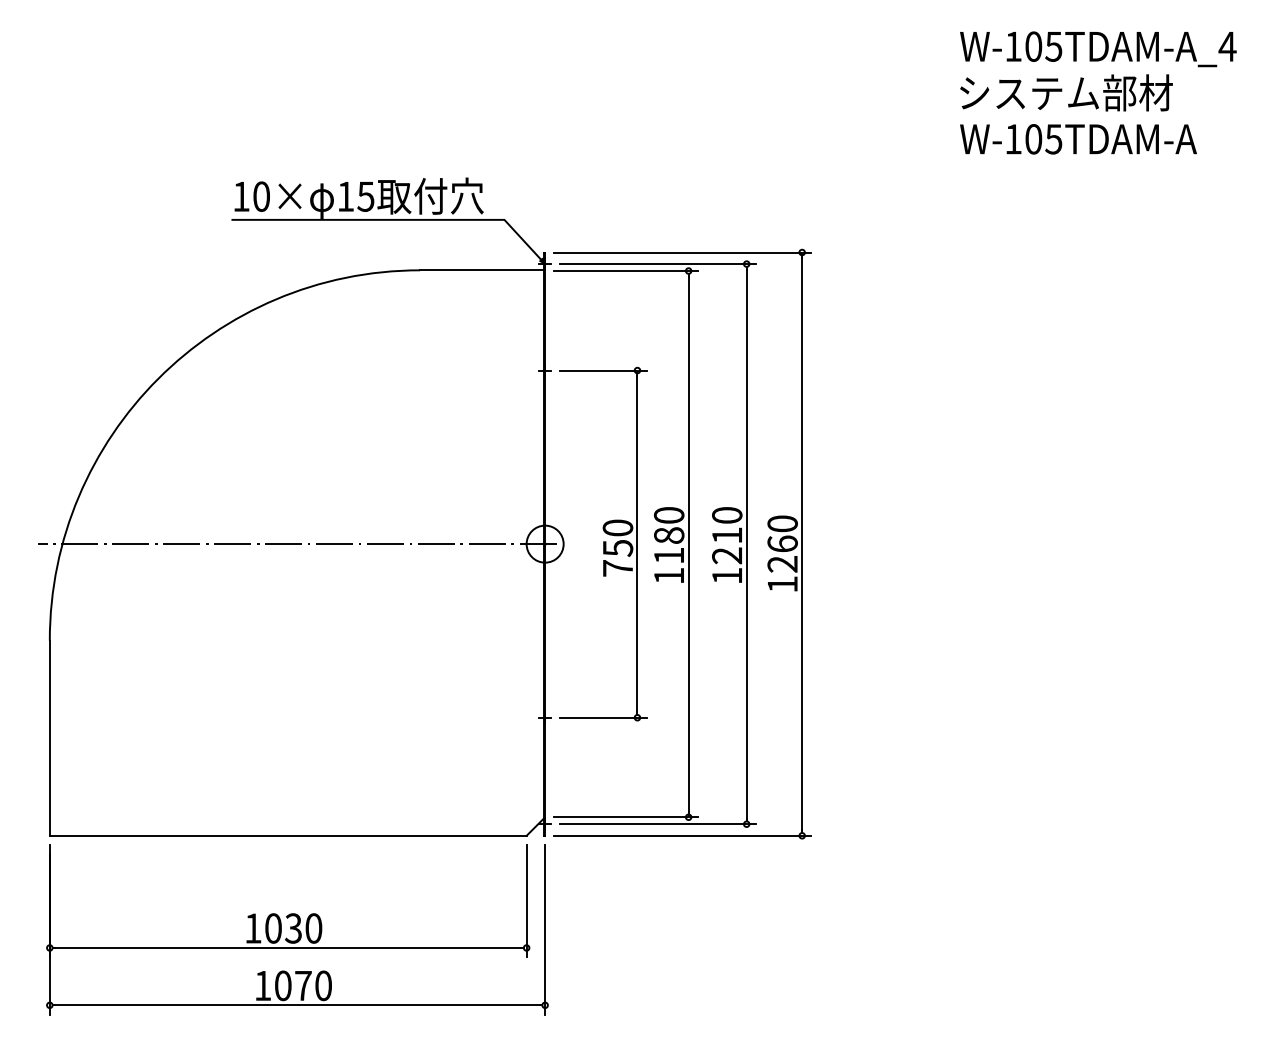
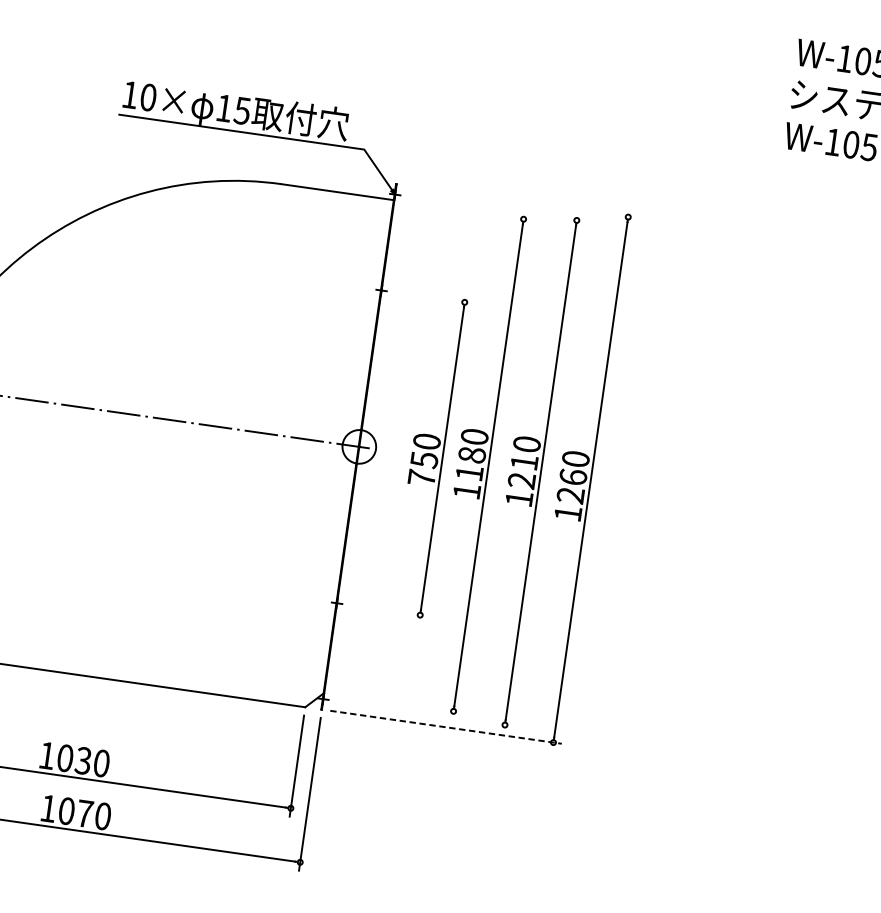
line: (682, 252) -> (520, 201), removed
line: (657, 264) -> (496, 209), removed
line: (625, 271) -> (466, 211), removed
line: (603, 370) -> (434, 297), removed
line: (603, 717) -> (389, 610), removed
line: (625, 817) -> (396, 703), removed
line: (657, 824) -> (424, 713), removed
line: (682, 835) -> (445, 726), solid -> dashed

